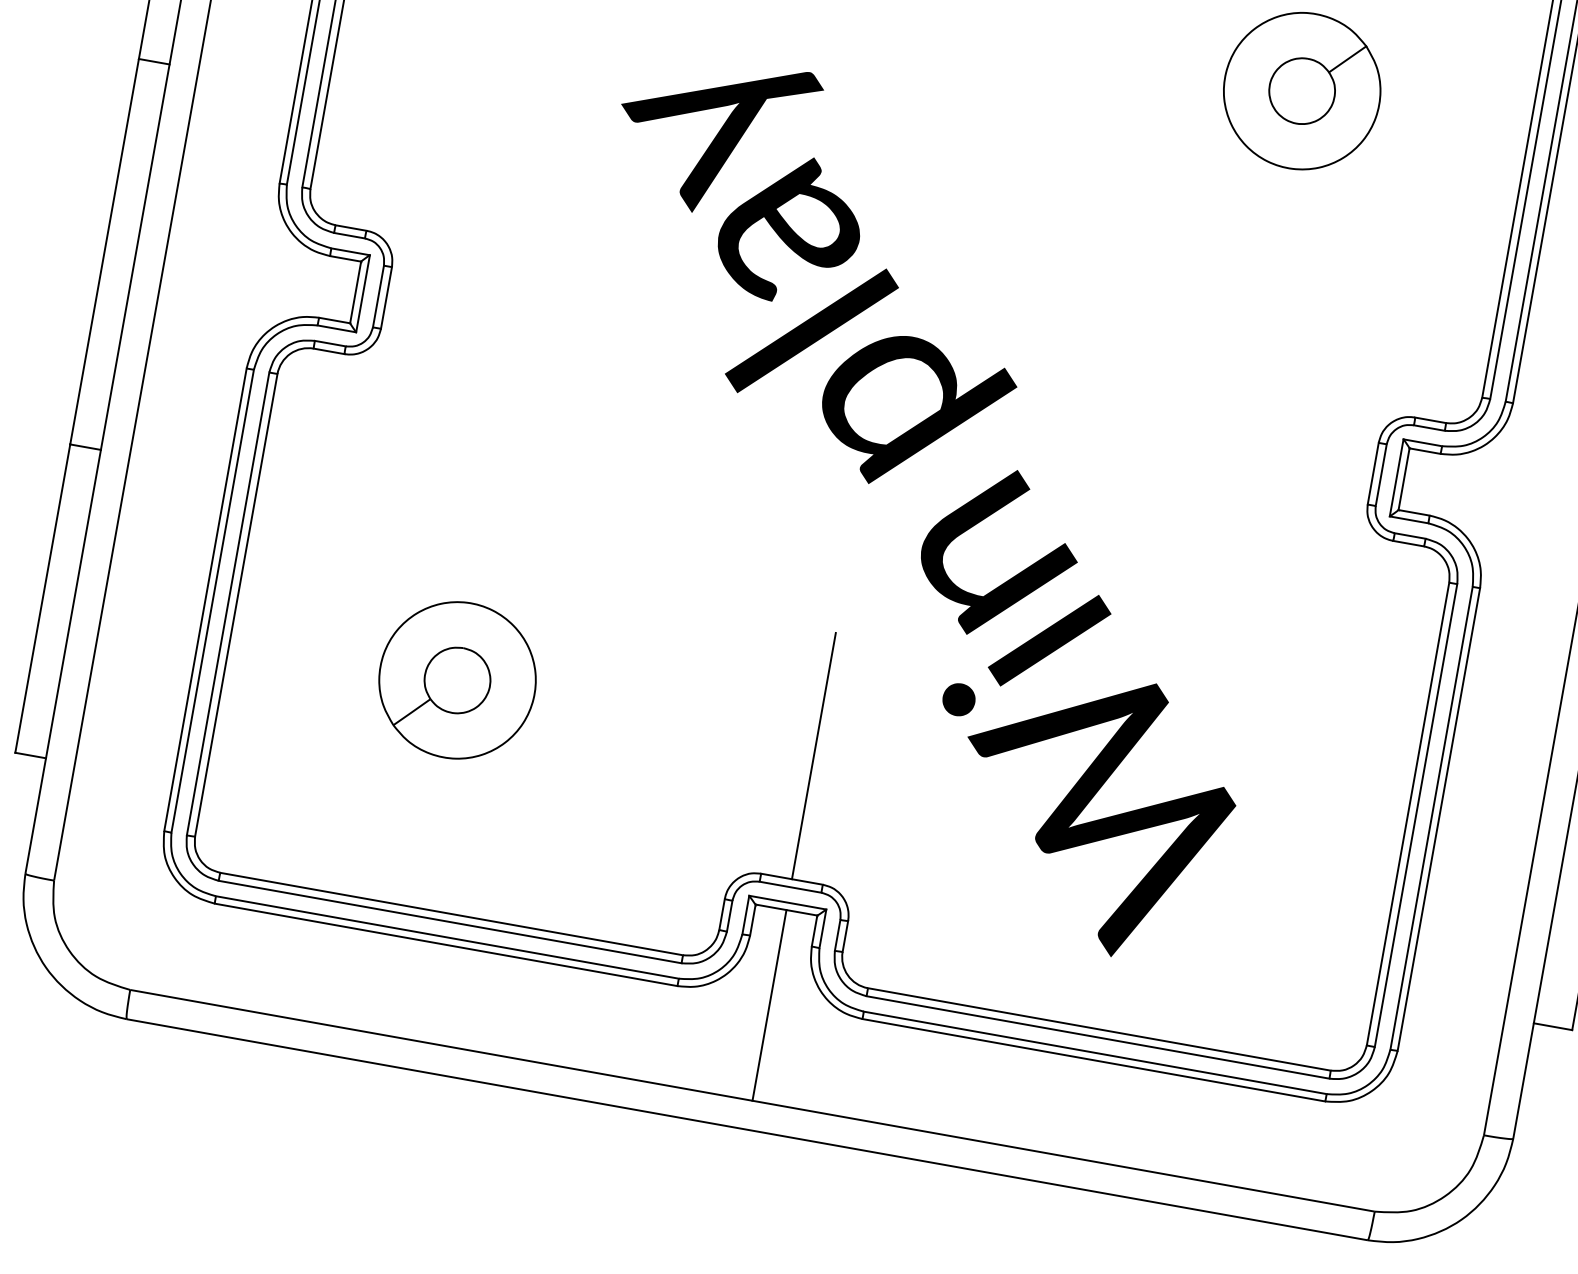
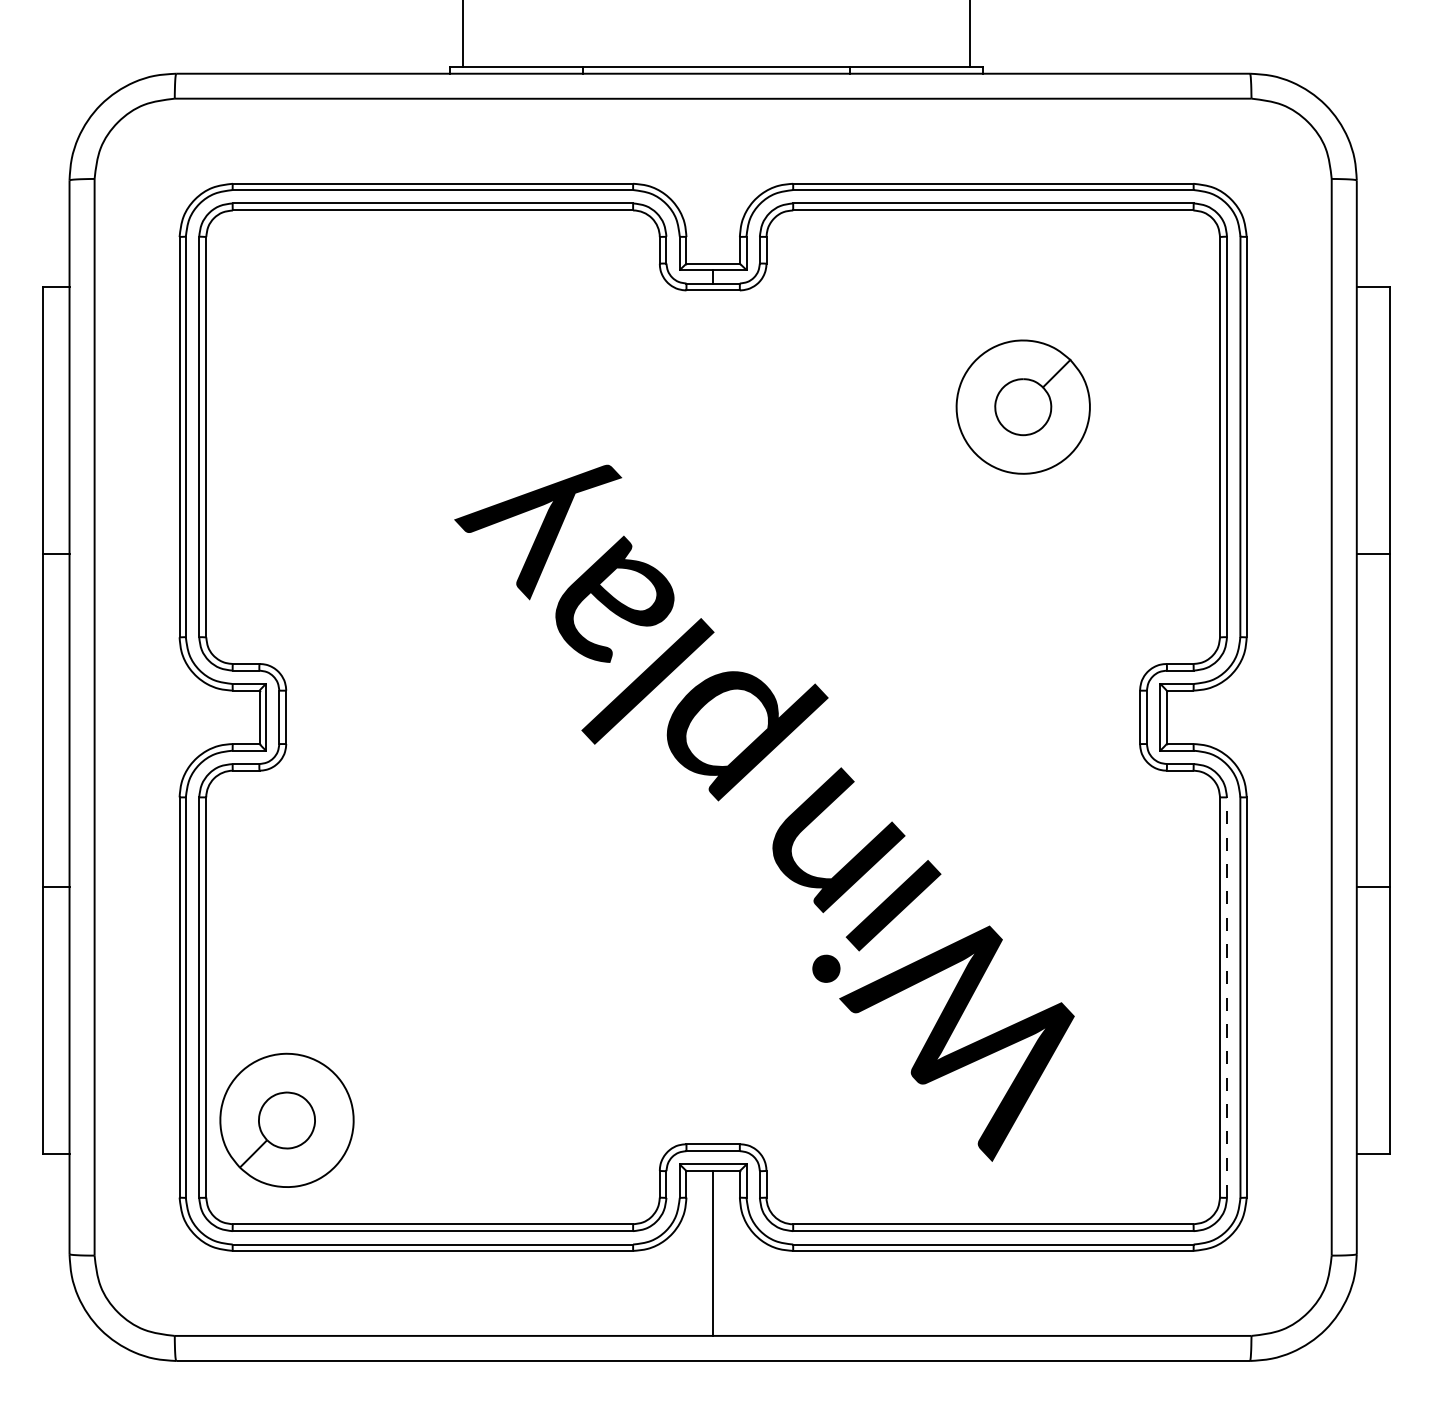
part: (457, 679) -> (286, 1119), moved
line: (814, 755) -> (713, 1037), removed
line: (1416, 815) -> (1227, 997), solid -> dashed

